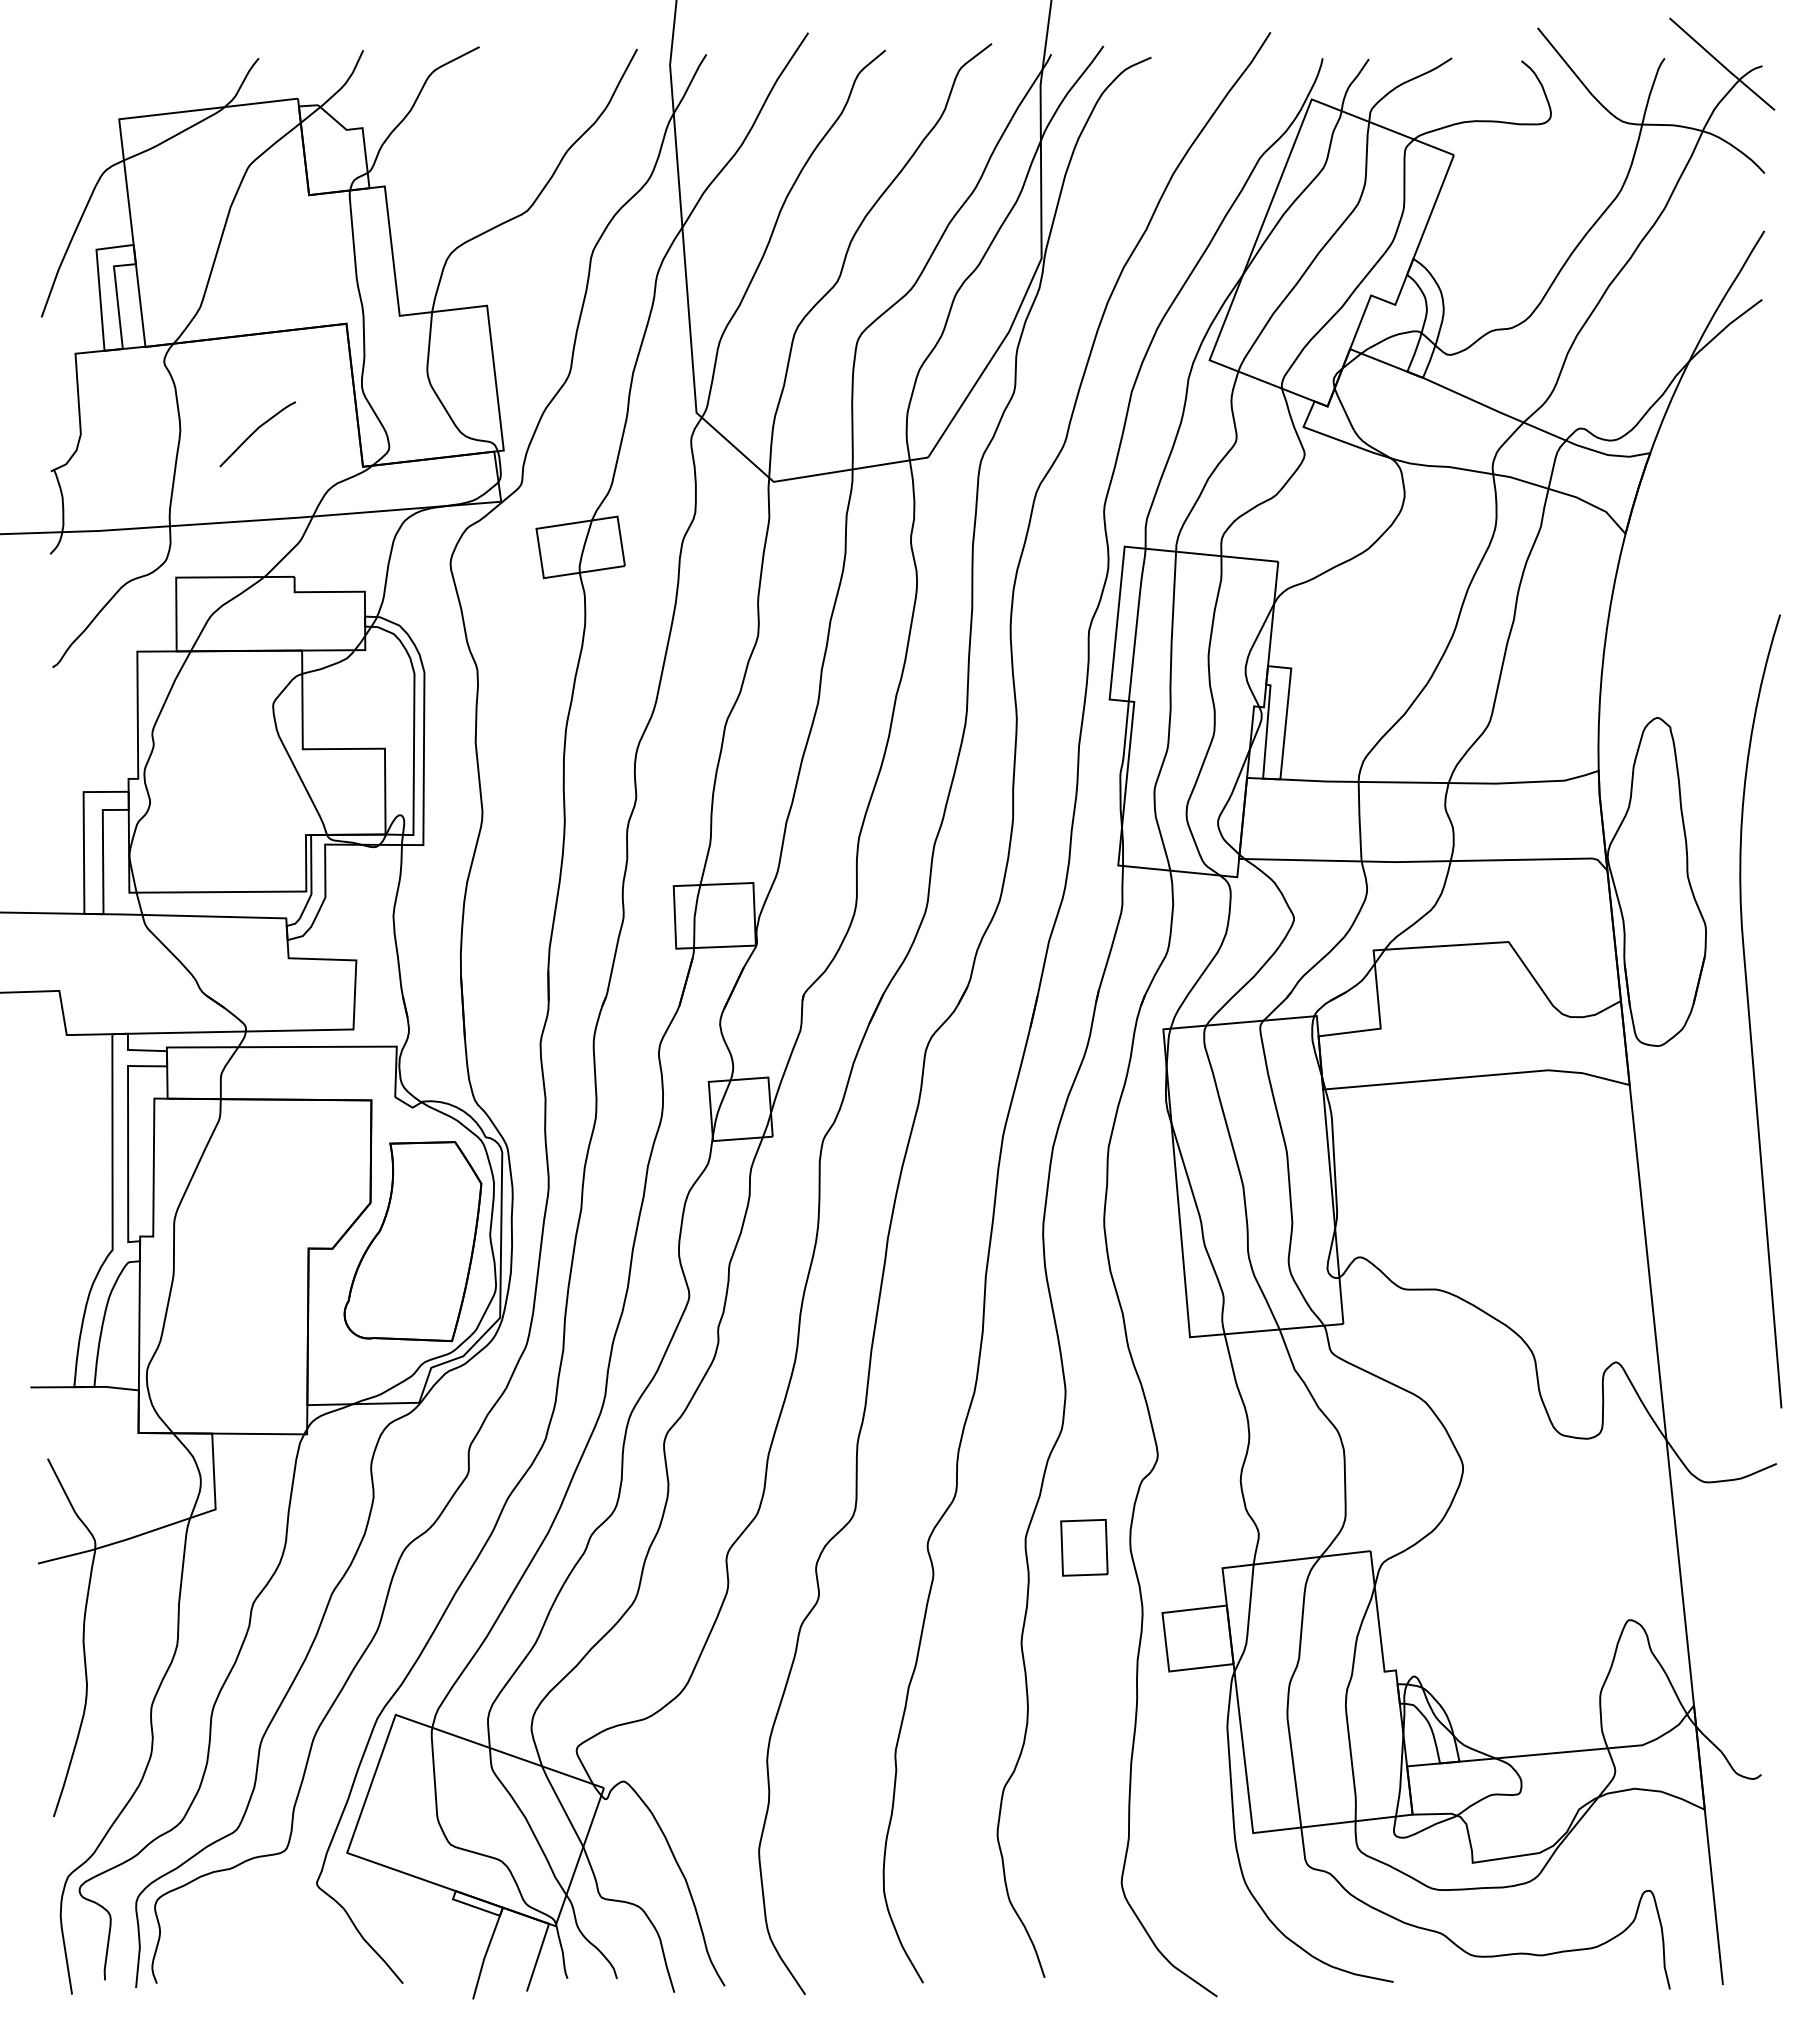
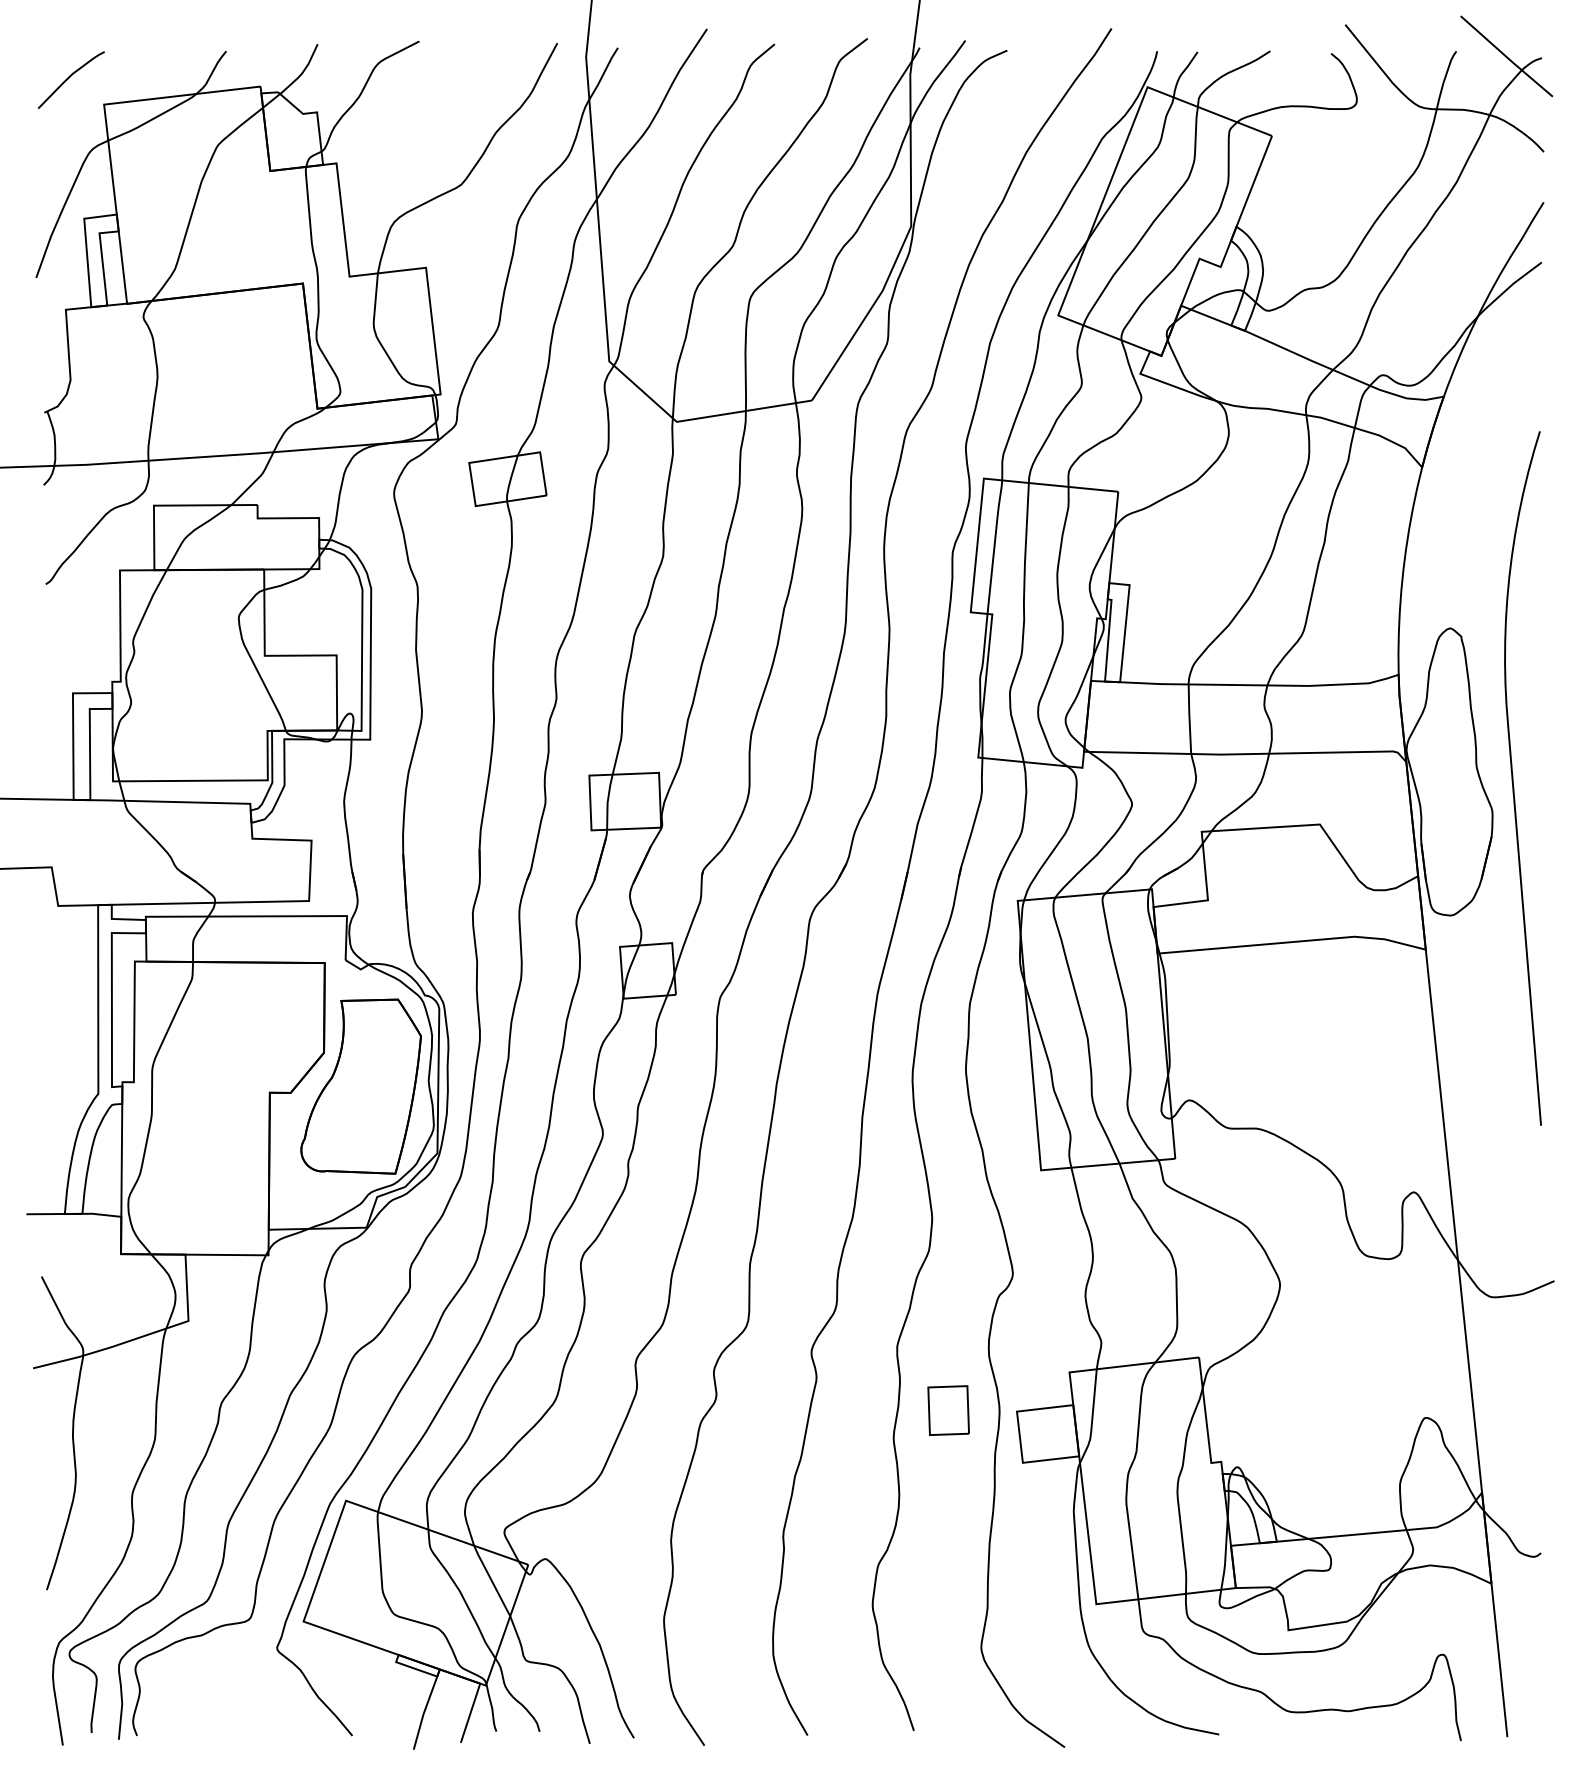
curve: (255, 432) -> (69, 78), moved
curve: (1749, 1011) -> (1513, 778), moved
part: (1084, 1547) -> (948, 1410), moved

